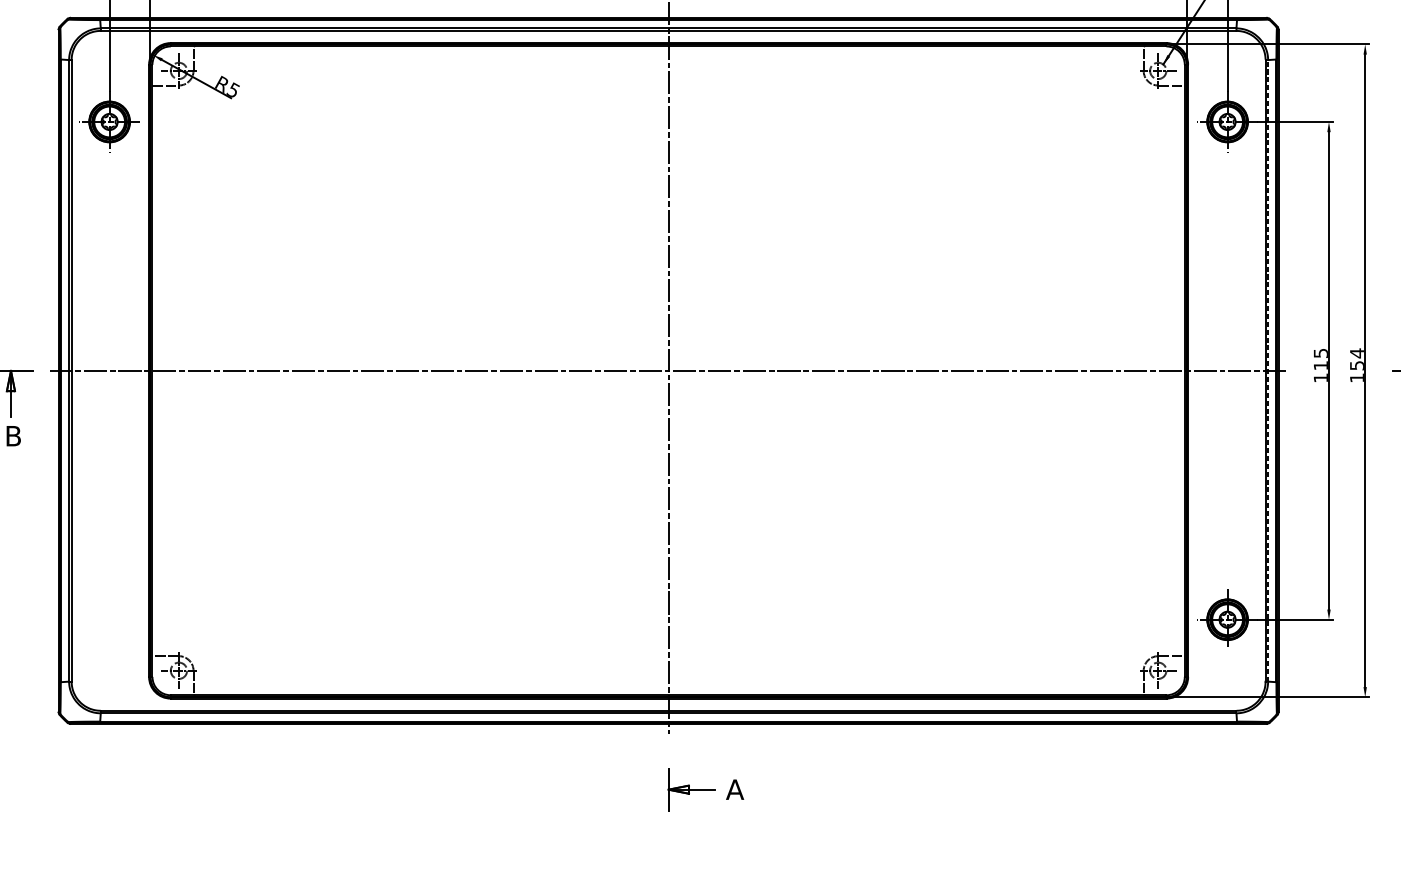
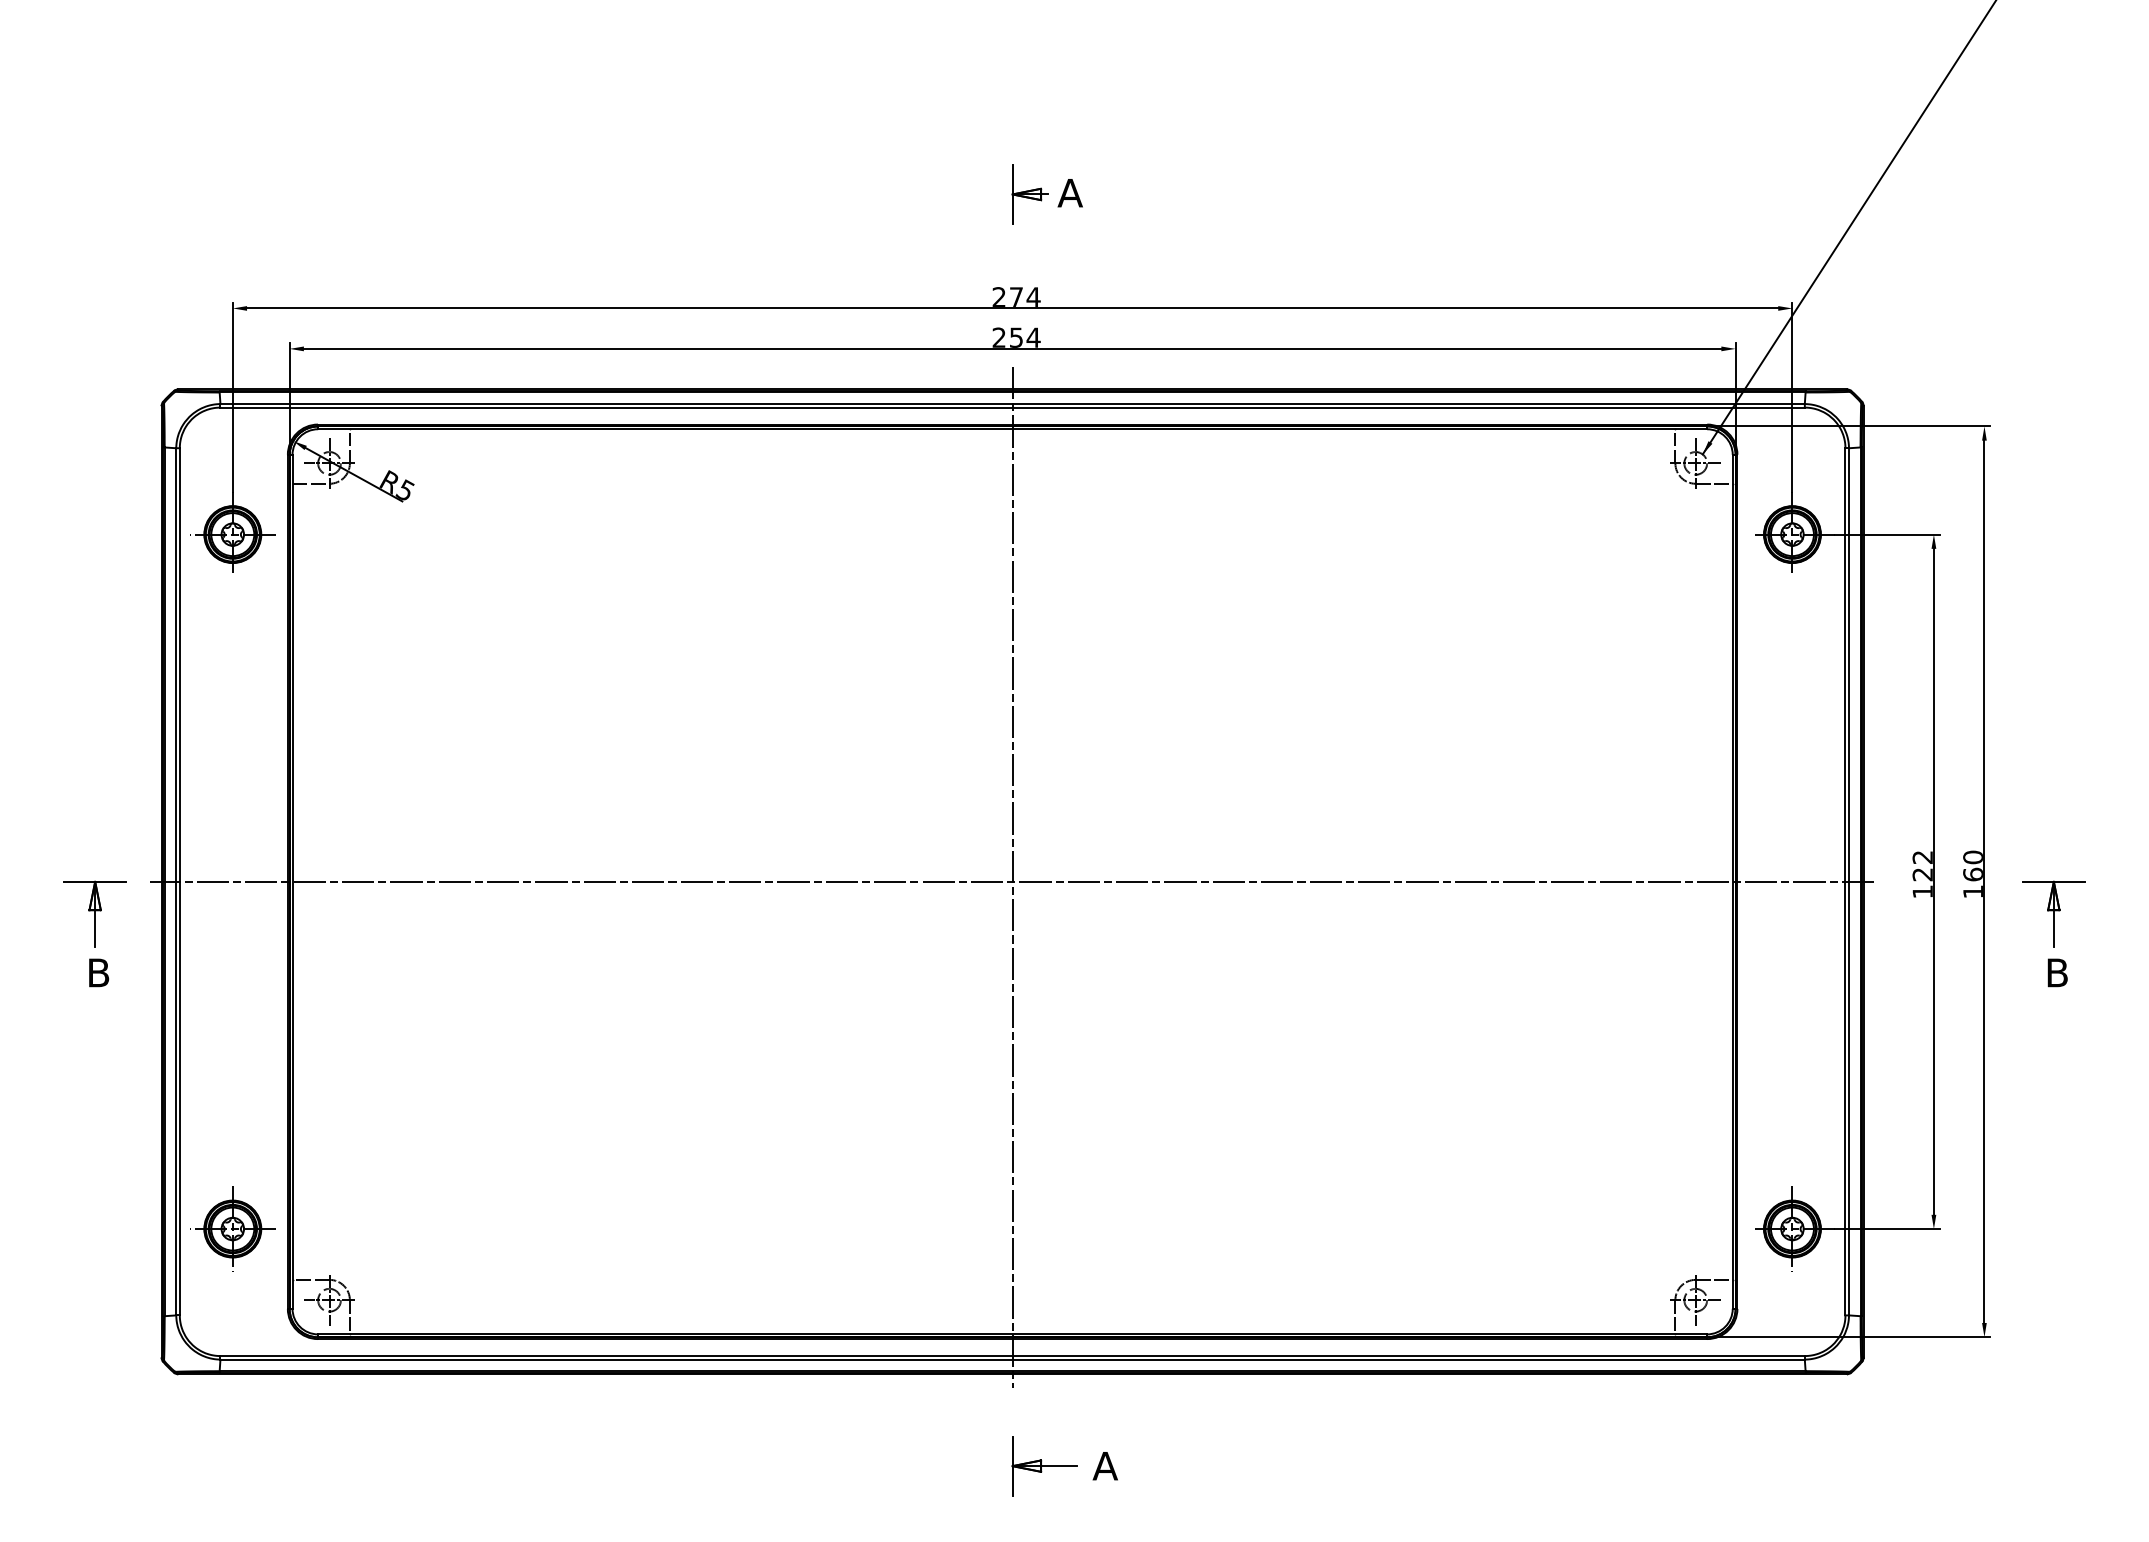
text: (1320, 359) -> (1922, 866), 115 -> 122
text: (1356, 359) -> (1972, 865), 154 -> 160
line: (1268, 370) -> (1849, 881), dashed -> solid
part: (109, 619) -> (232, 1228), added

